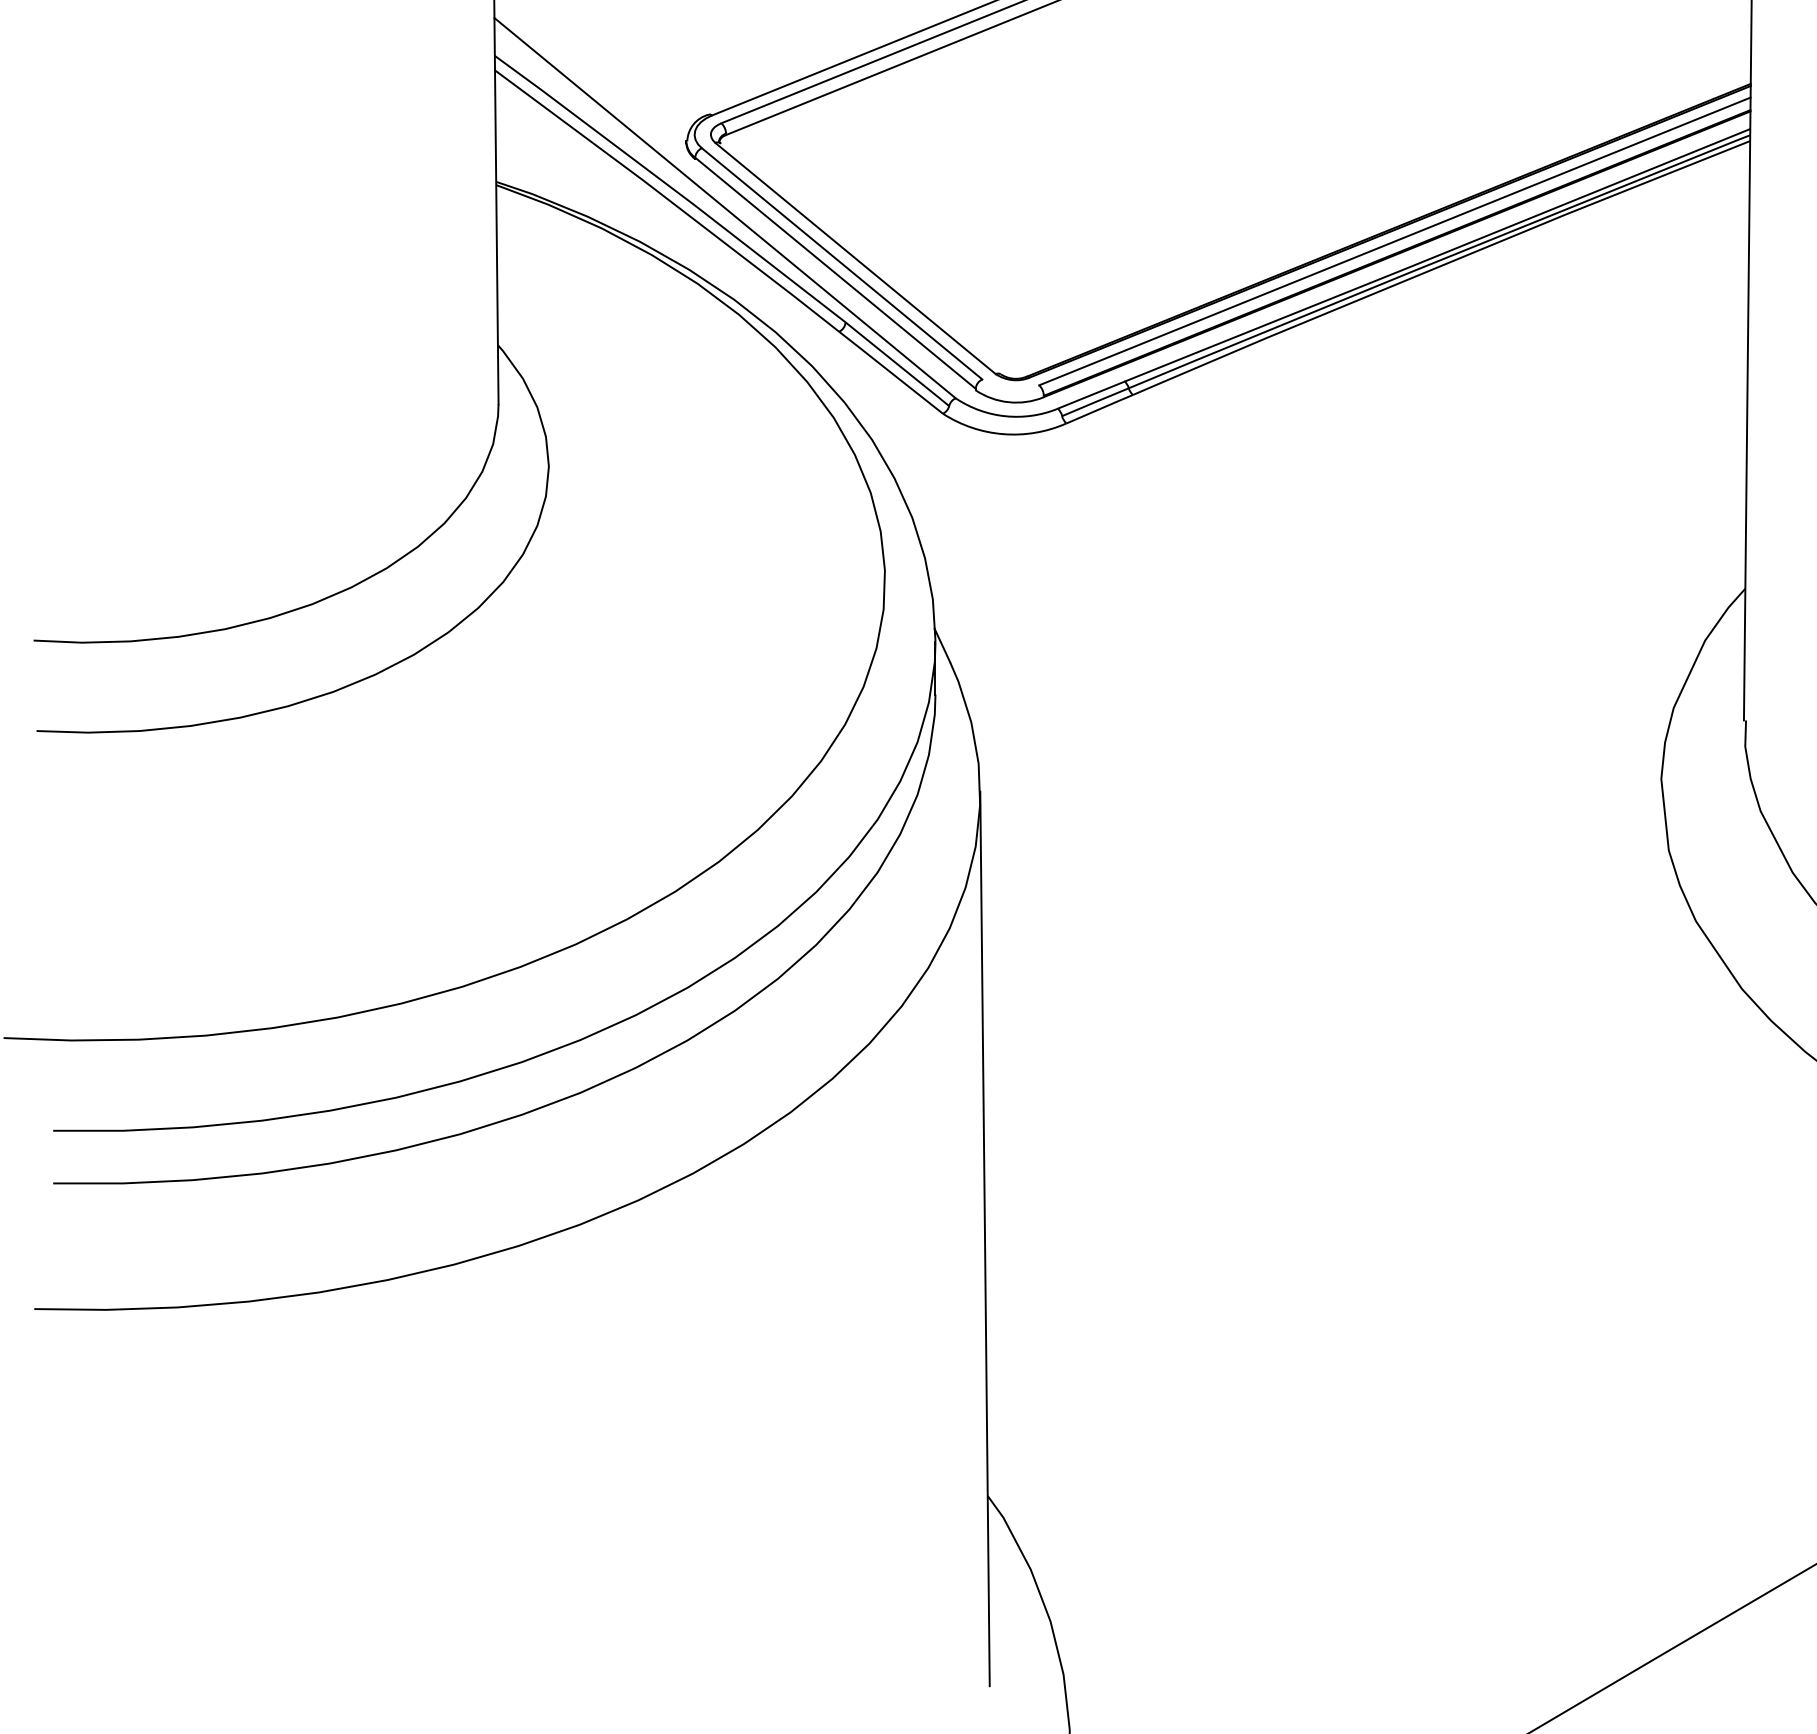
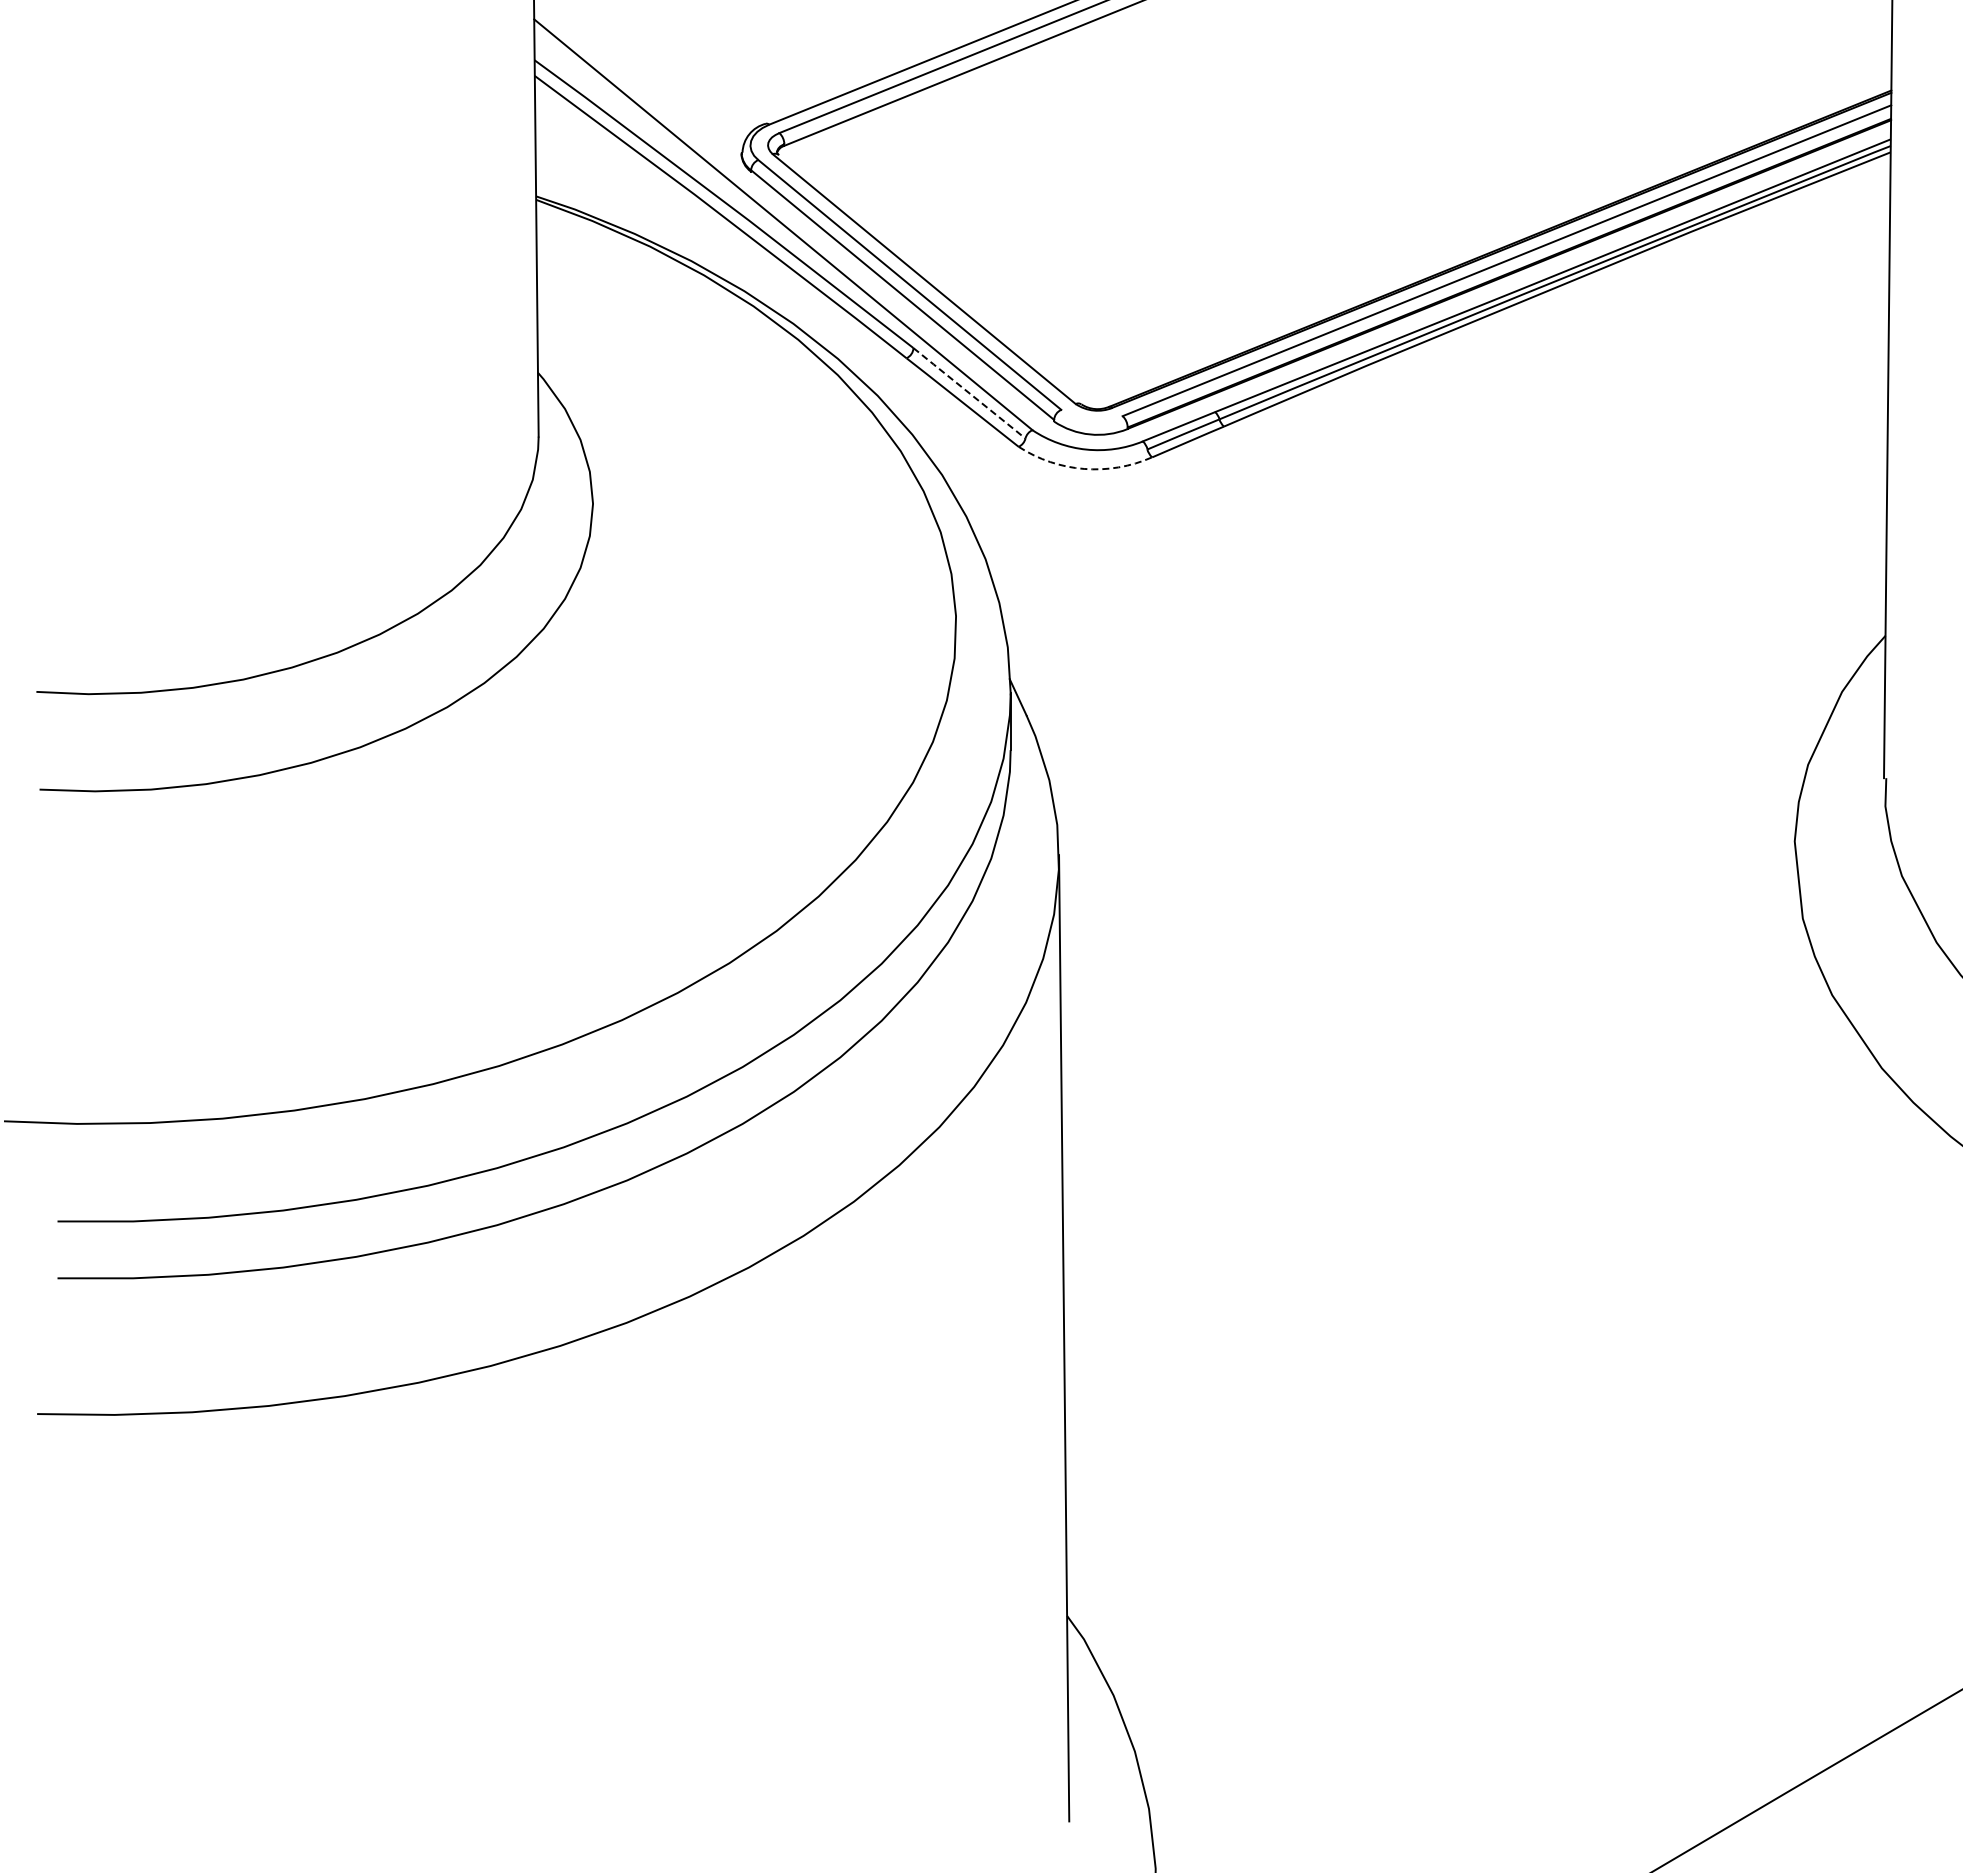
line: (897, 364) -> (969, 393), solid -> dashed
arc: (1003, 433) -> (1084, 468), solid -> dashed

